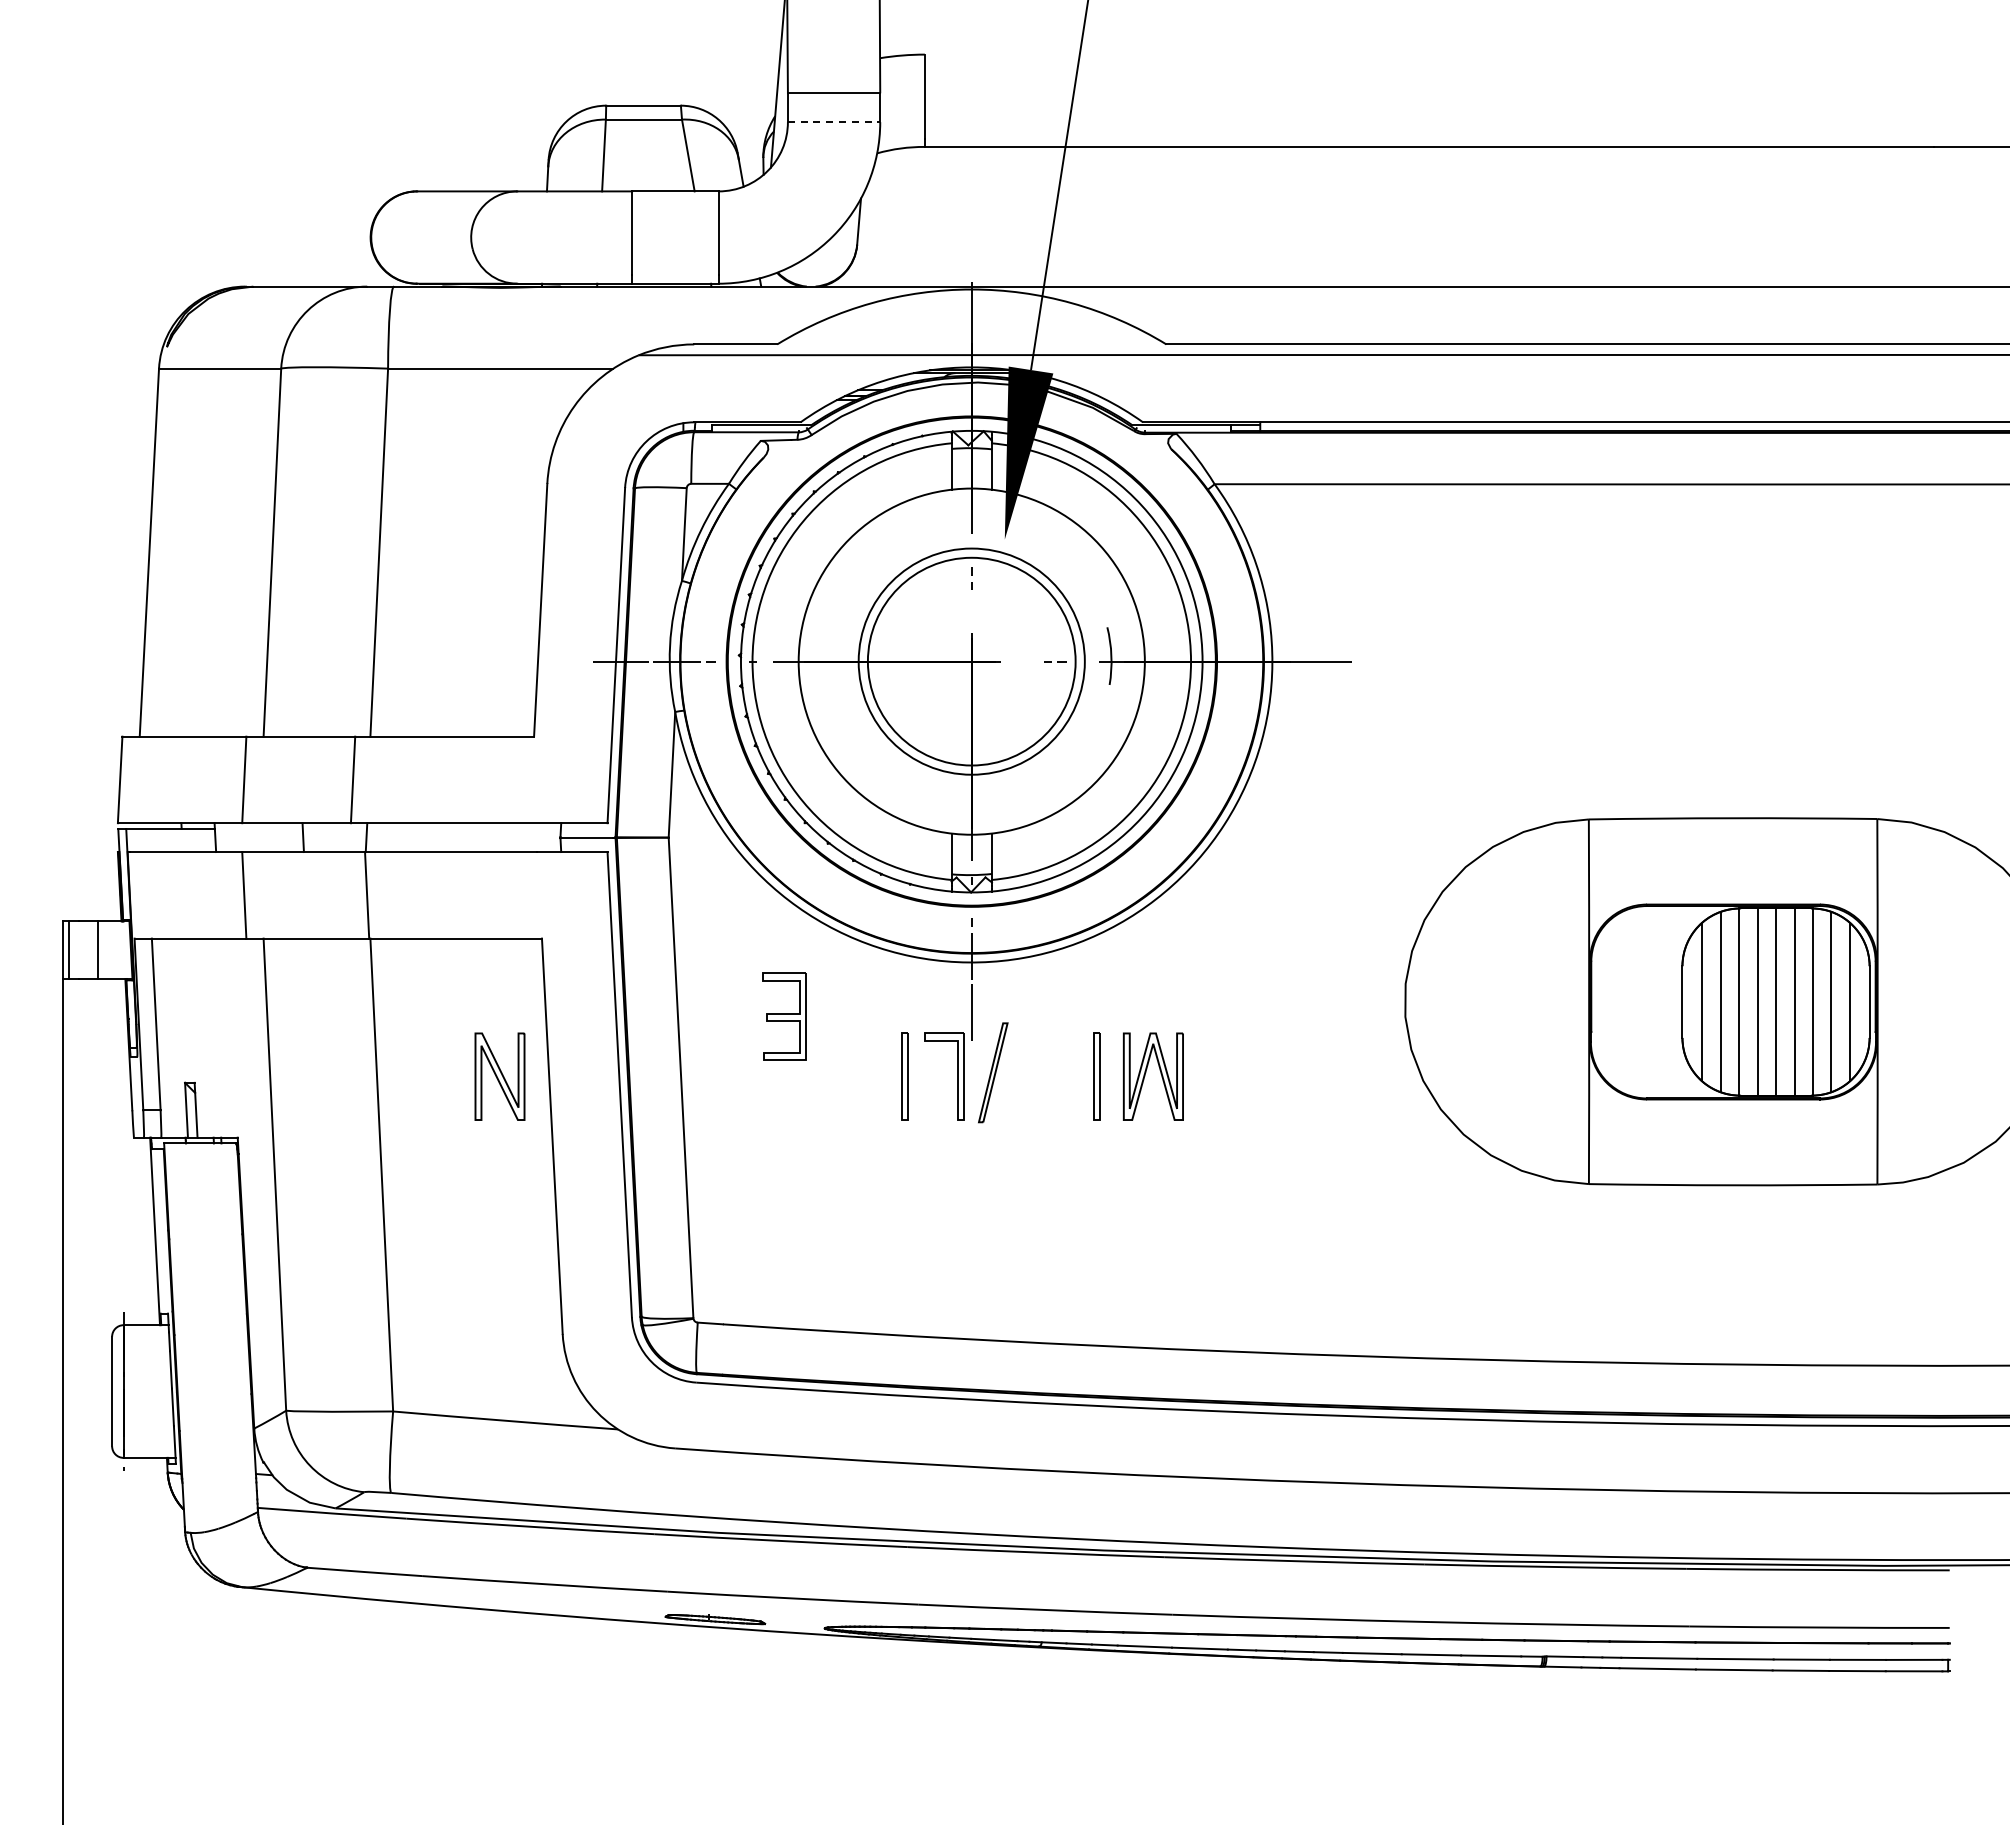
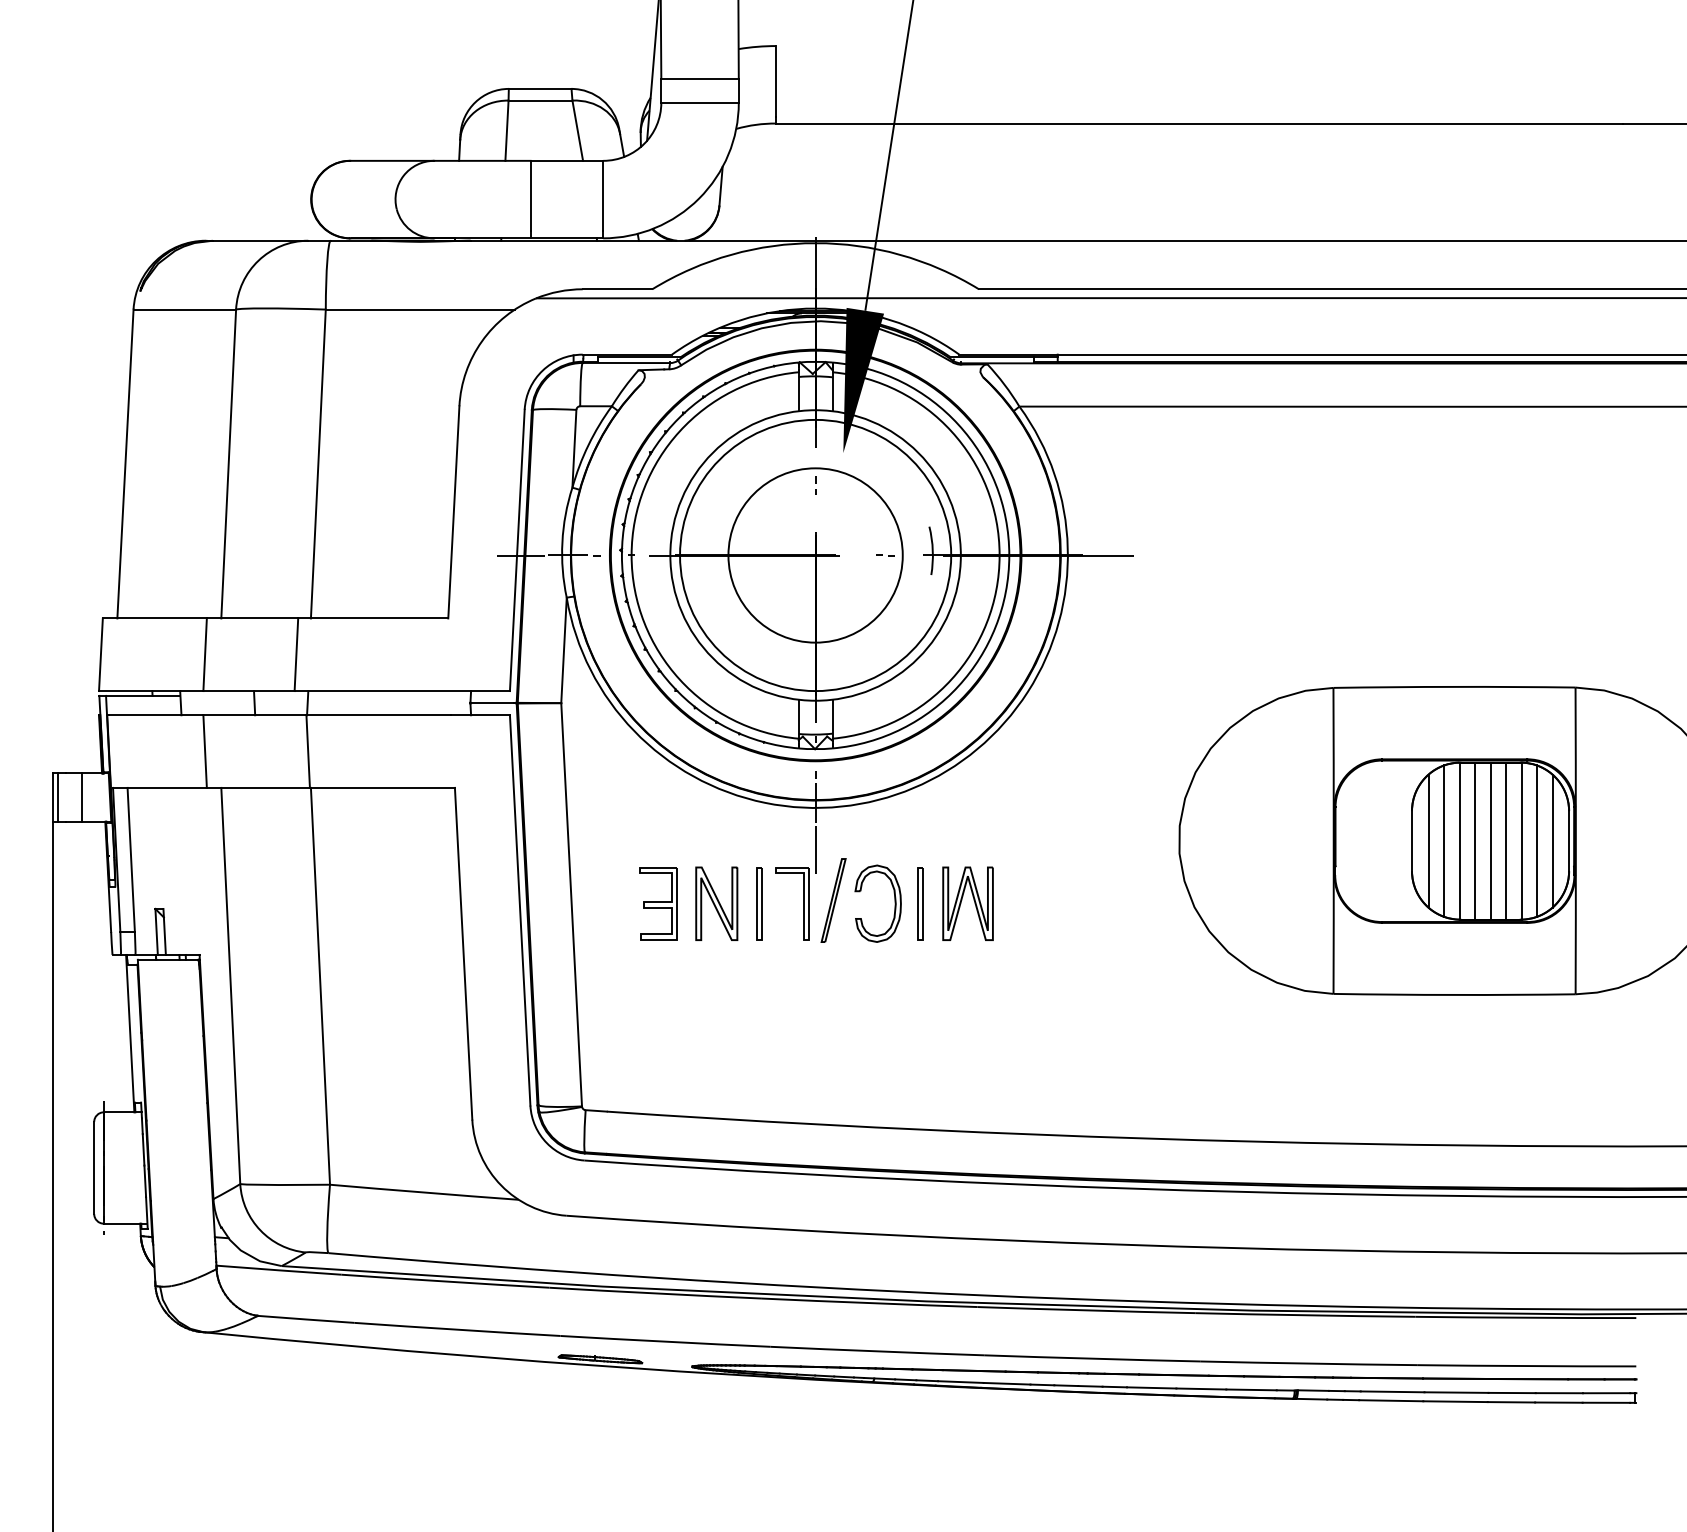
line: (834, 122) -> (700, 103), dashed -> solid
circle: (971, 661) -> (815, 555), size x1.43
part: (784, 1016) -> (658, 903), moved
part: (1065, 1071) -> (894, 899), added
part: (499, 1076) -> (716, 903), moved

